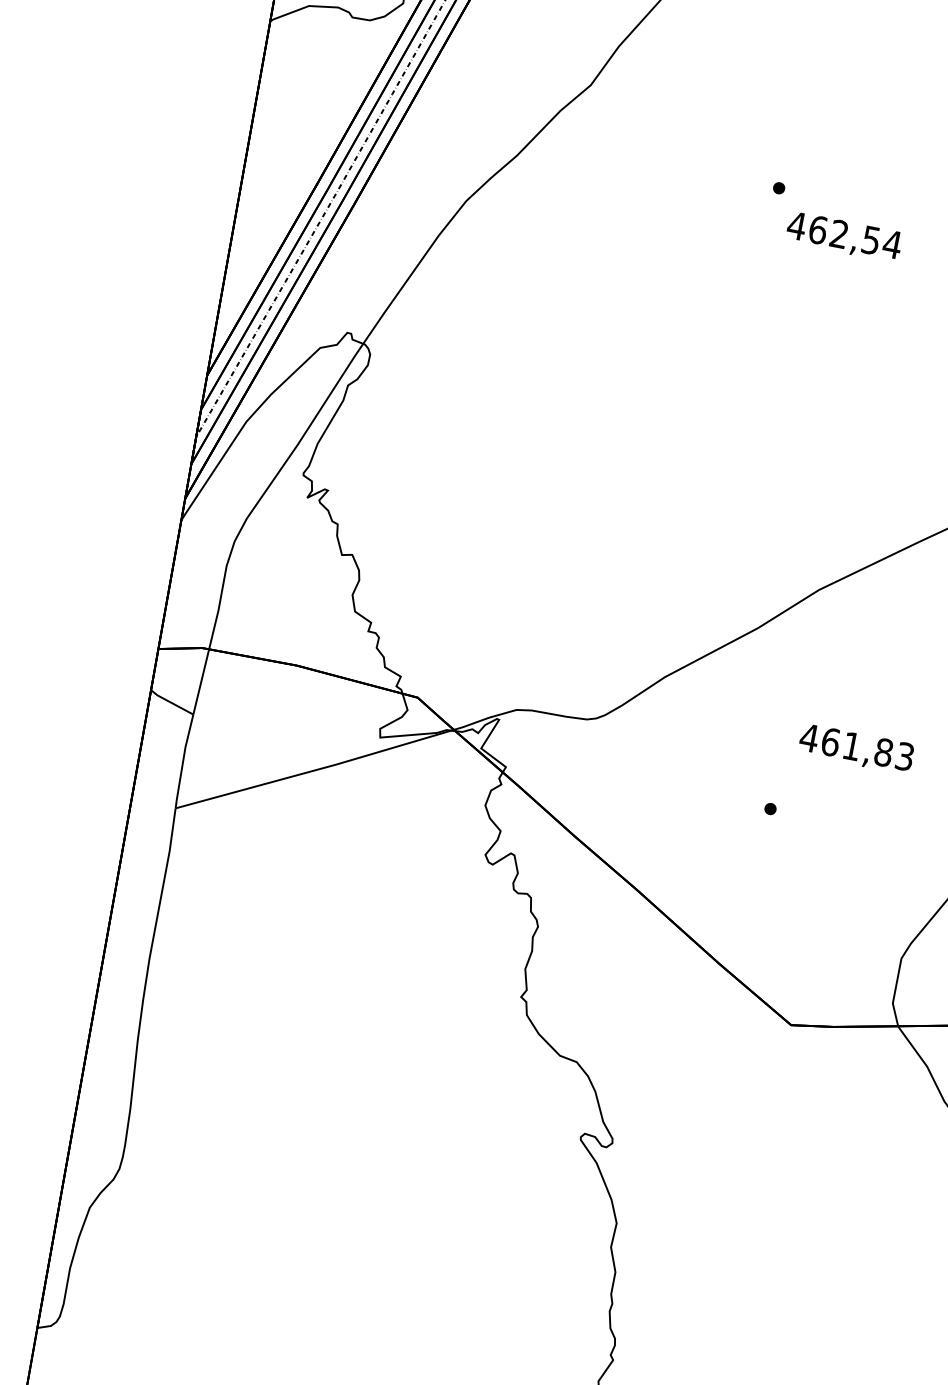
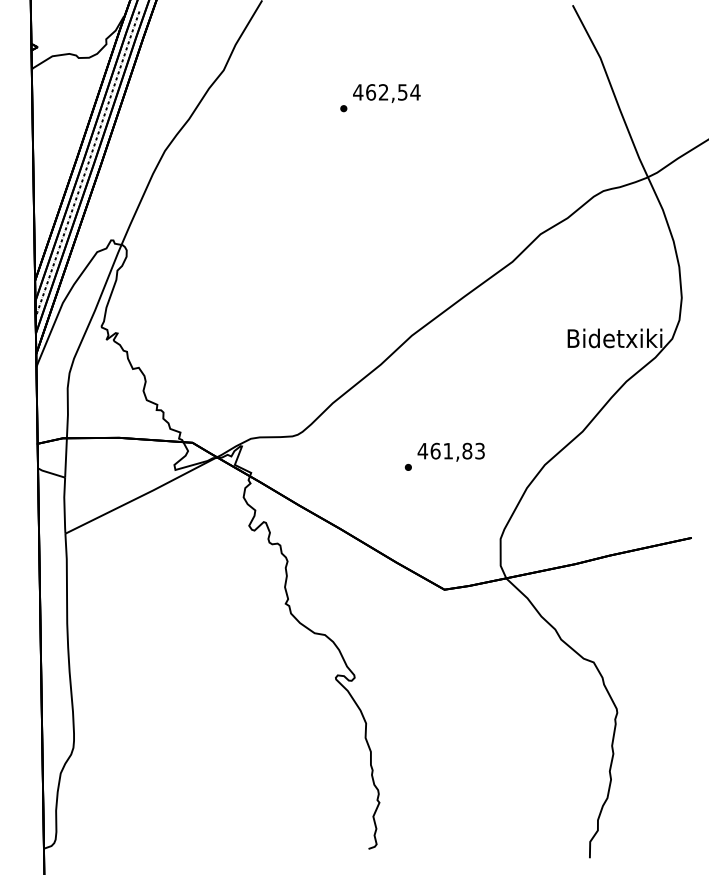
text: (843, 236) -> (386, 93), moved
text: (855, 747) -> (450, 451), moved

